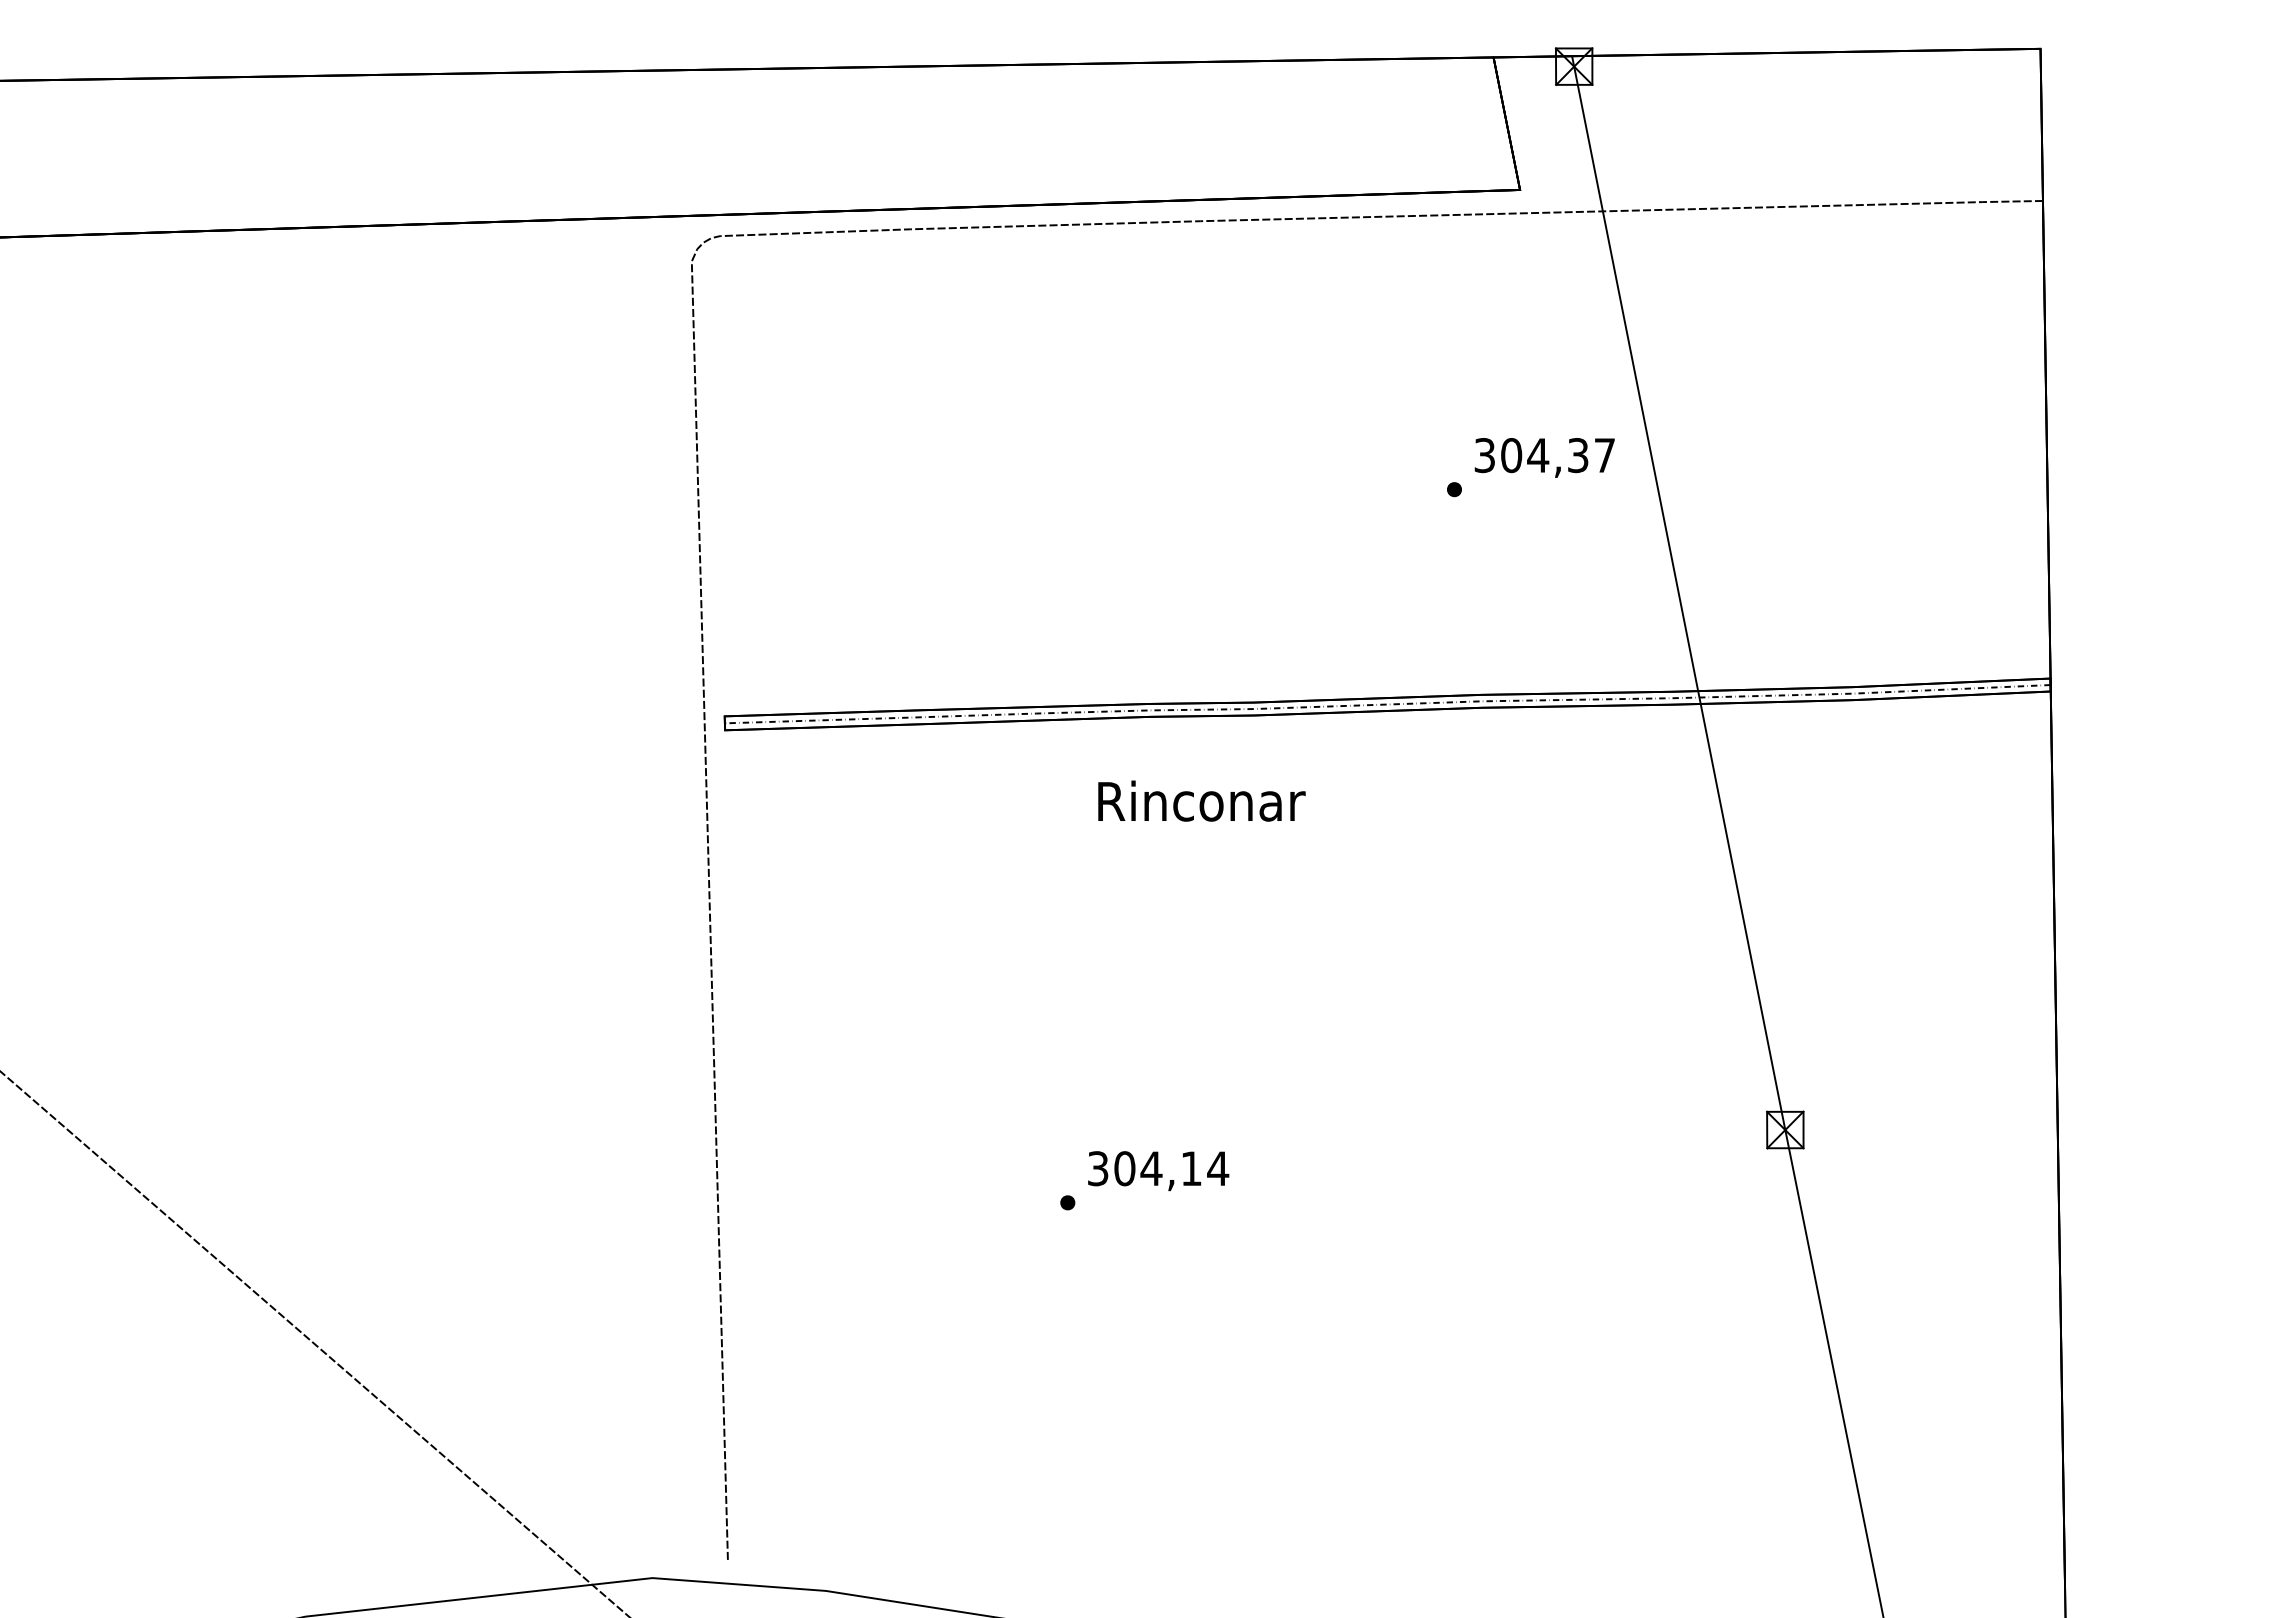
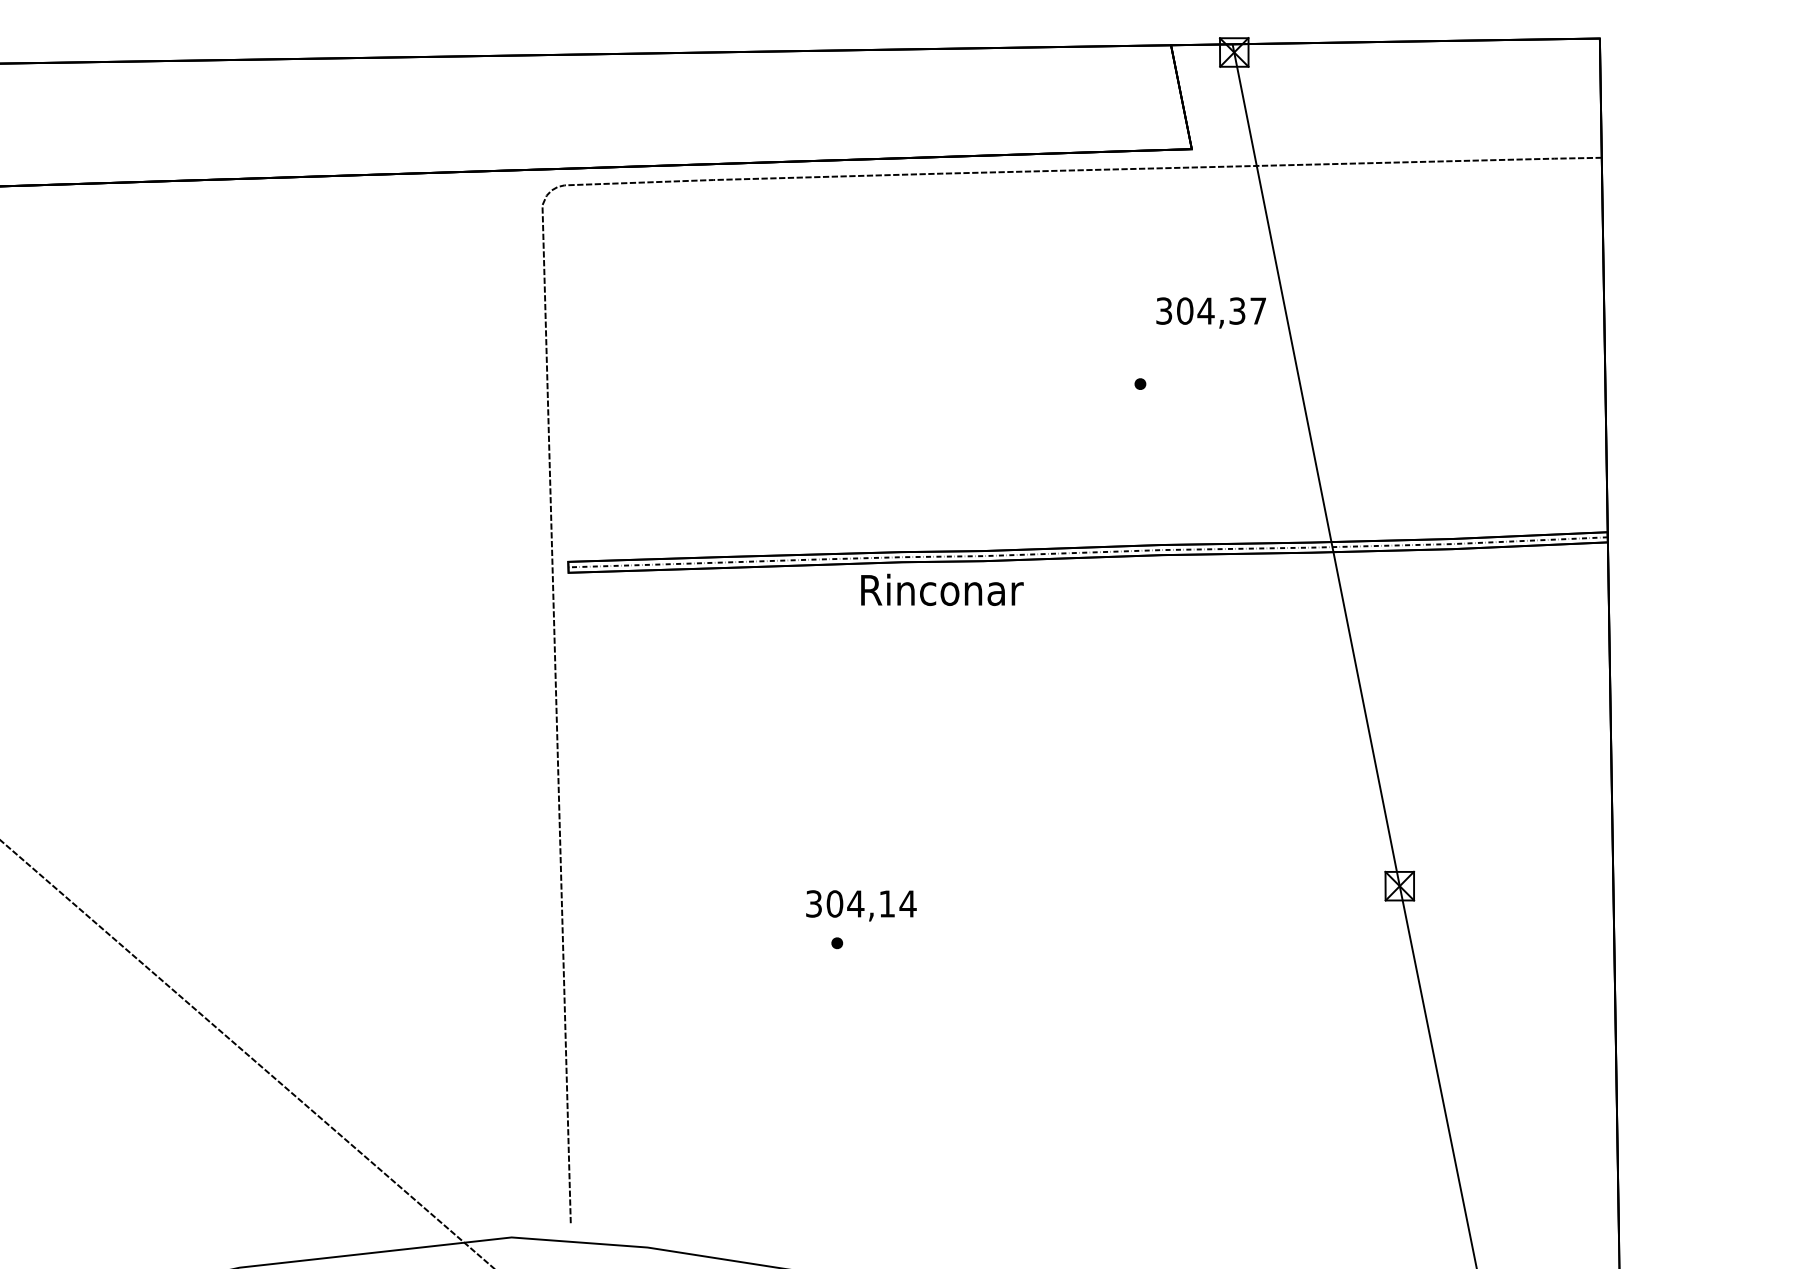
text: (1544, 457) -> (1210, 312), moved
text: (1201, 800) -> (942, 589), moved
text: (1158, 1171) -> (861, 906), moved

